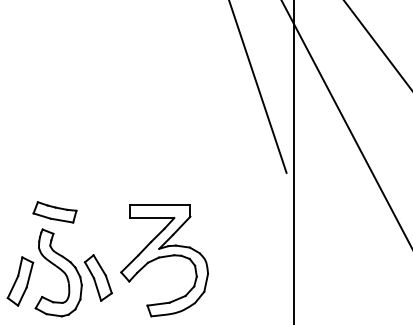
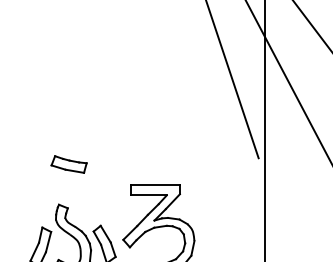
part: (54, 212) -> (68, 164), moved

